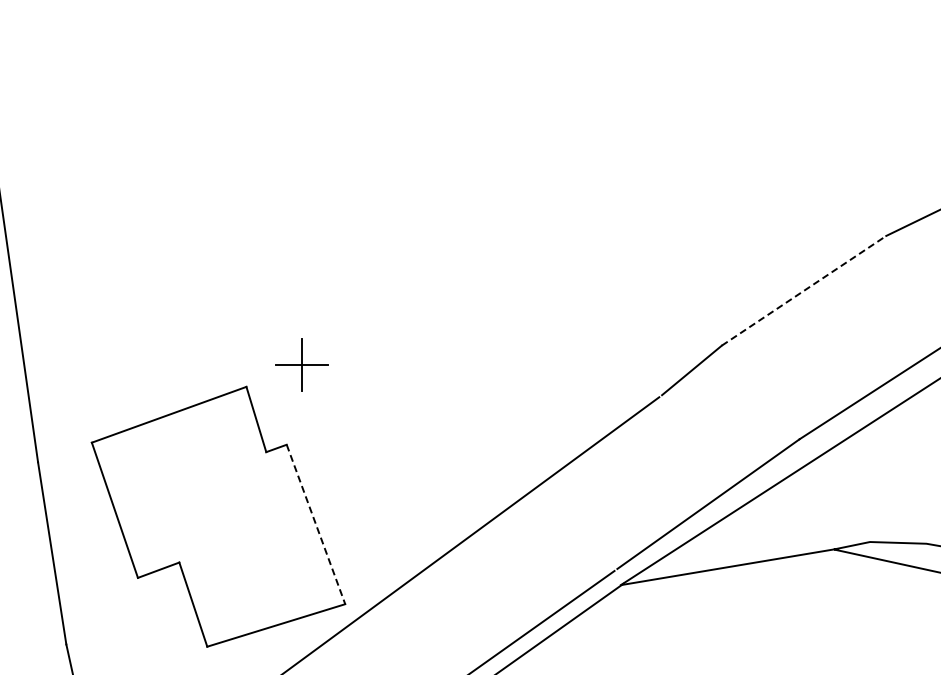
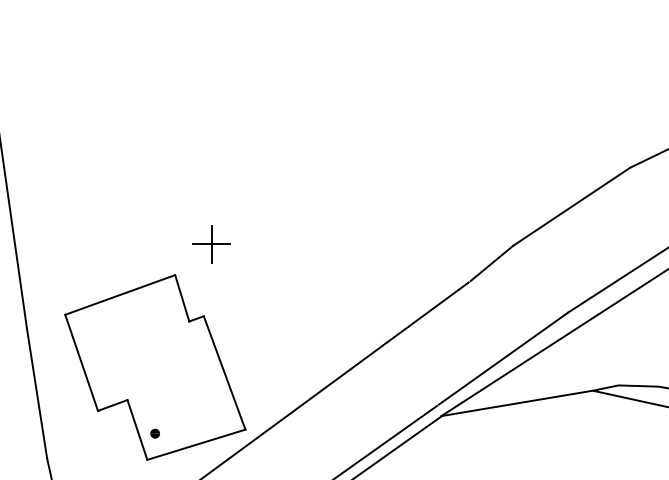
line: (804, 290) -> (572, 206), dashed -> solid
part: (301, 364) -> (211, 244), moved
line: (316, 524) -> (224, 372), dashed -> solid
part: (218, 609) -> (155, 433), added

